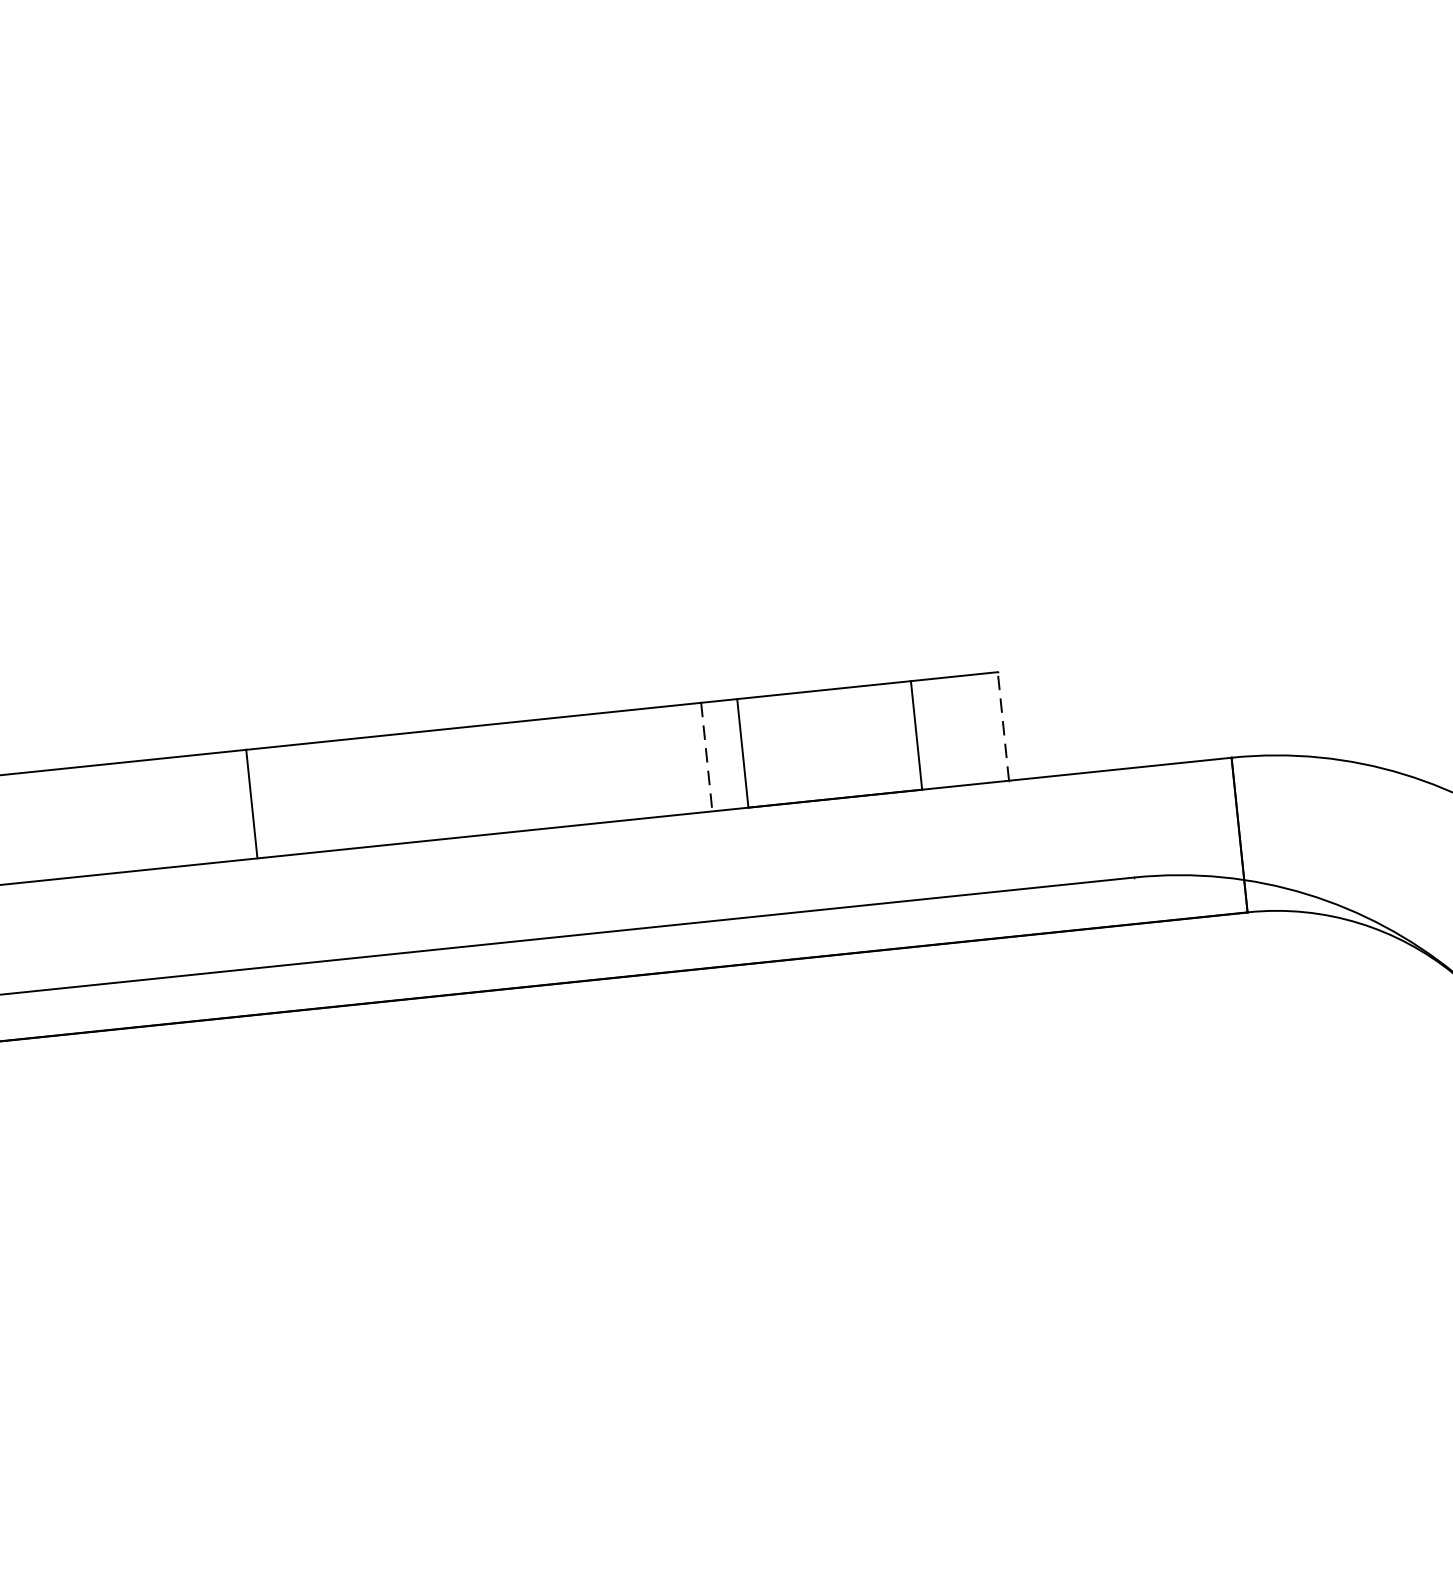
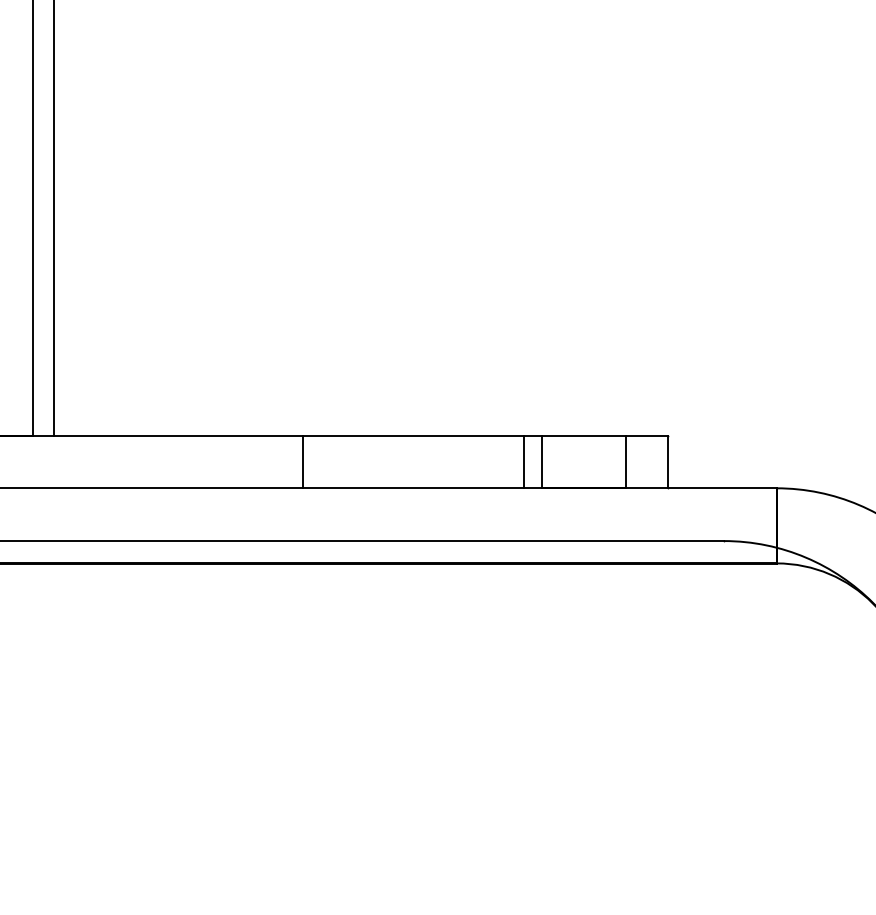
line: (1003, 725) -> (668, 461), dashed -> solid
line: (707, 758) -> (524, 462), dashed -> solid

